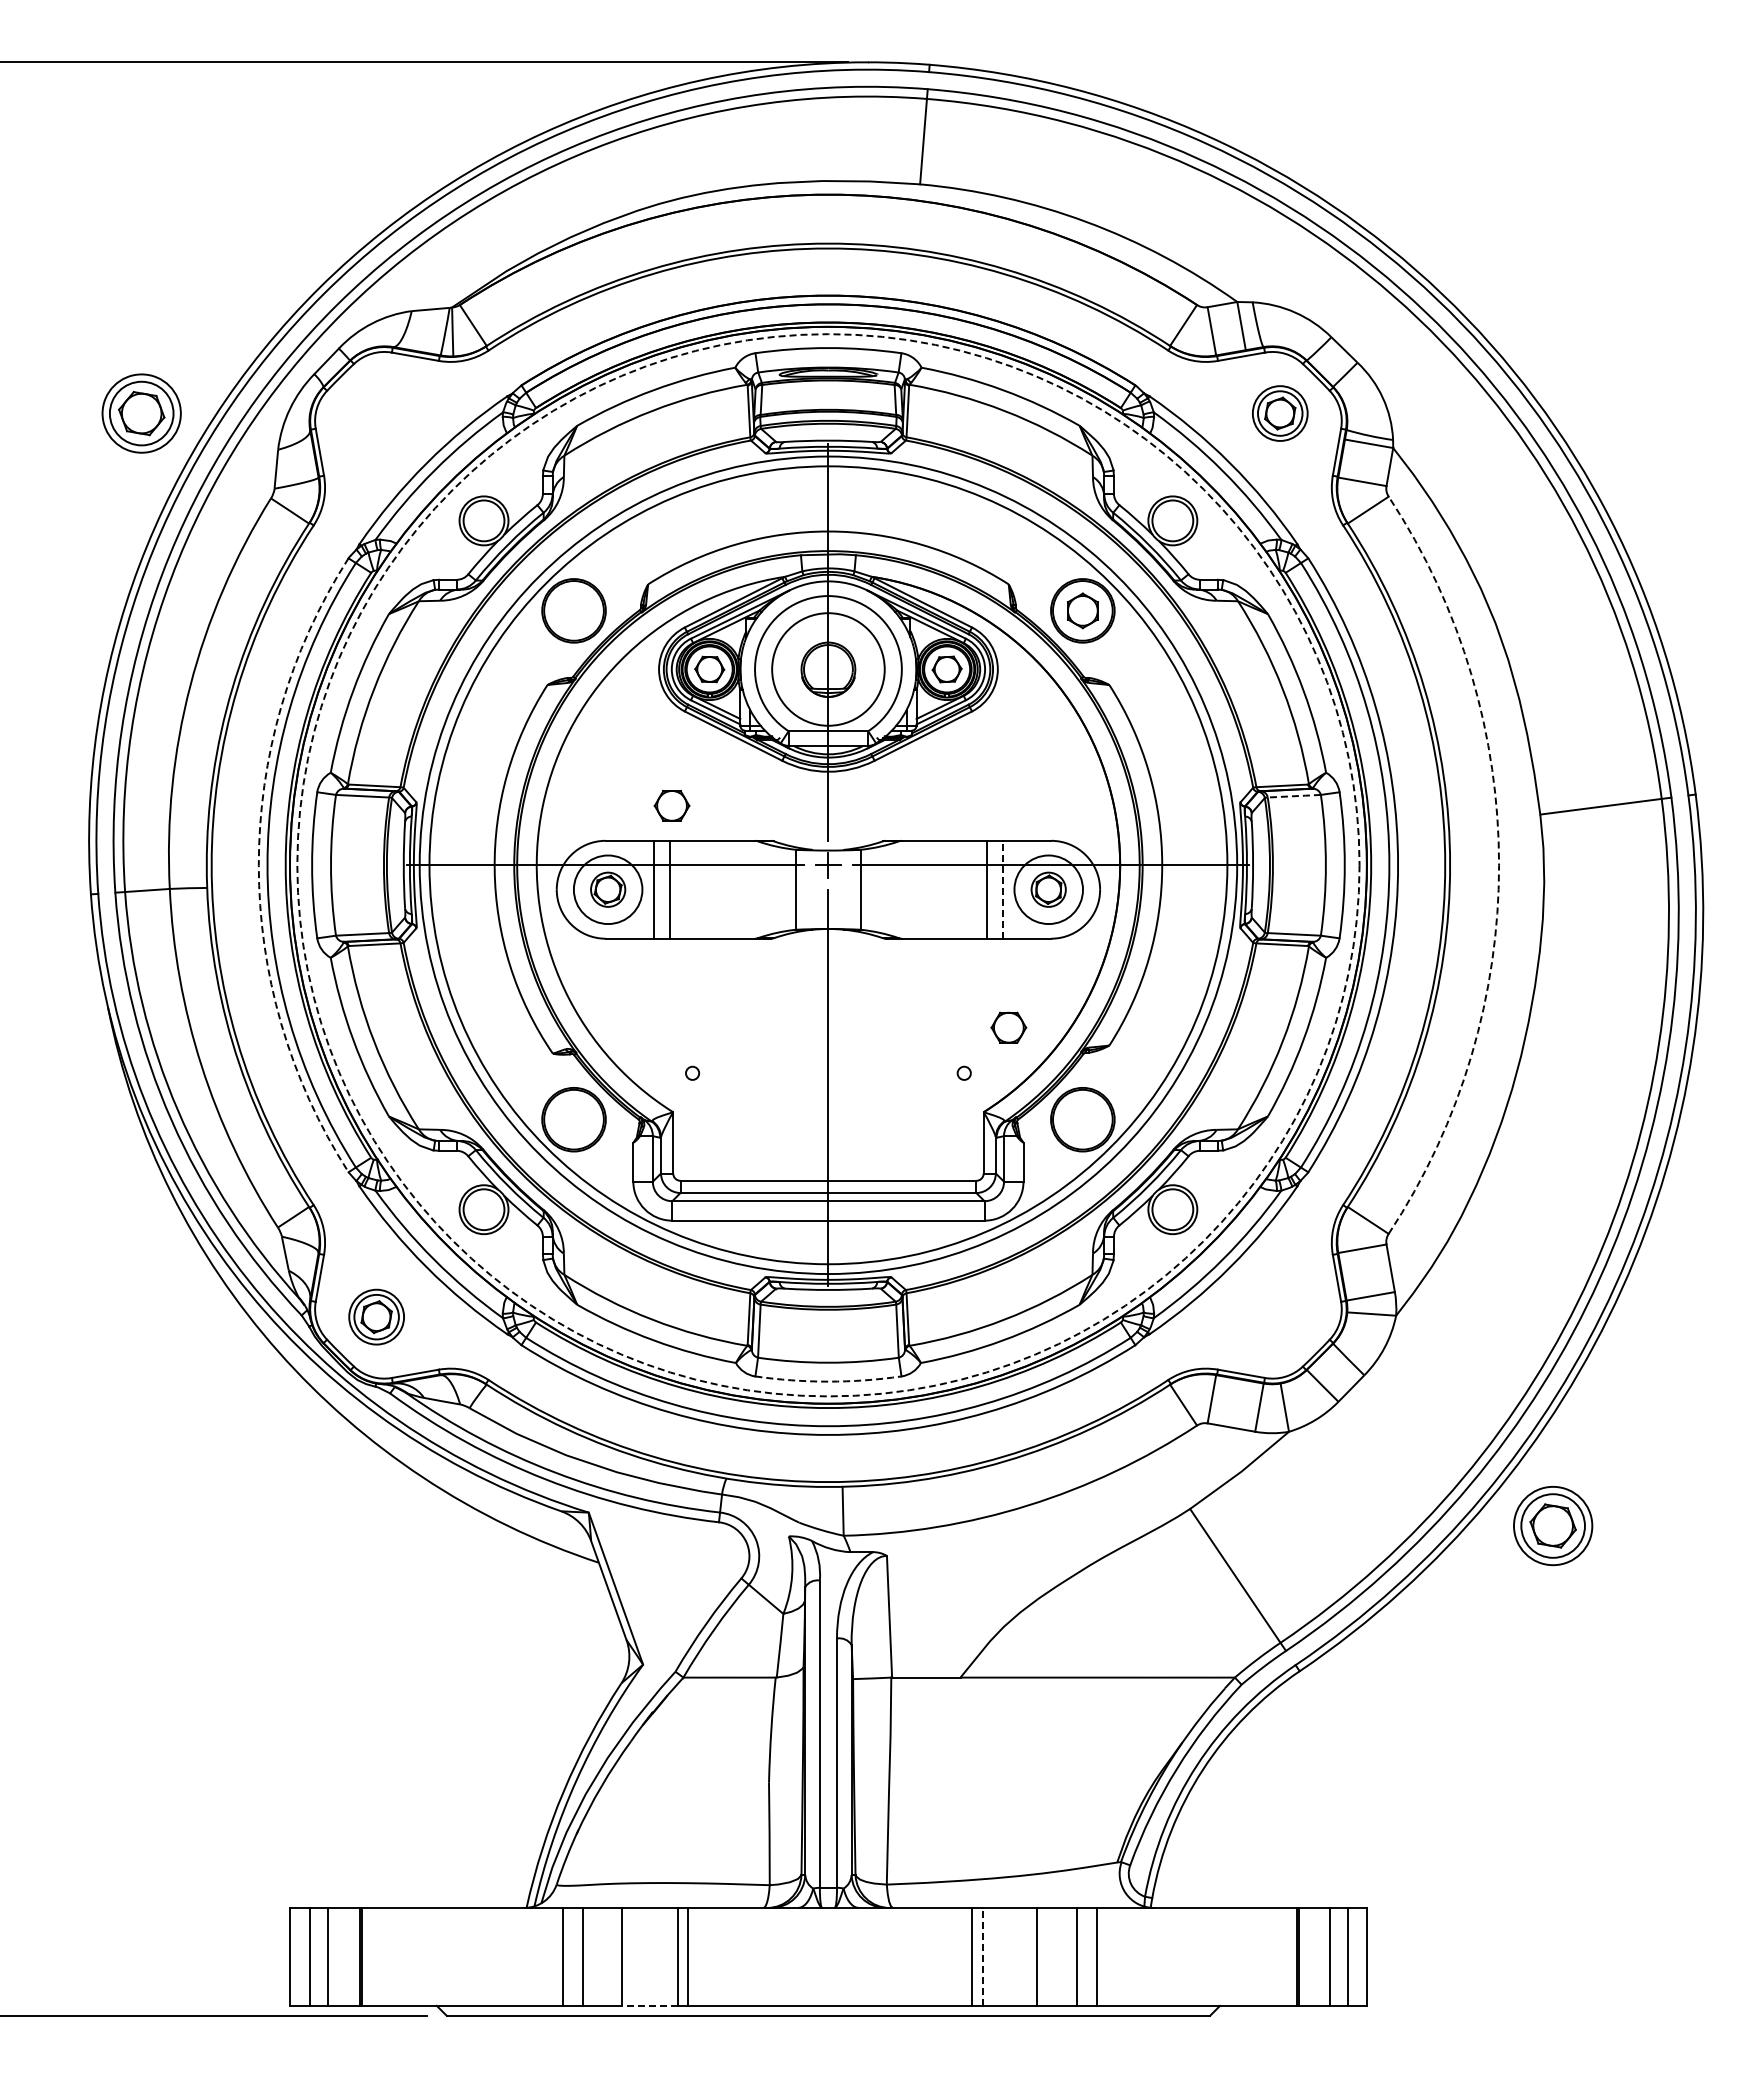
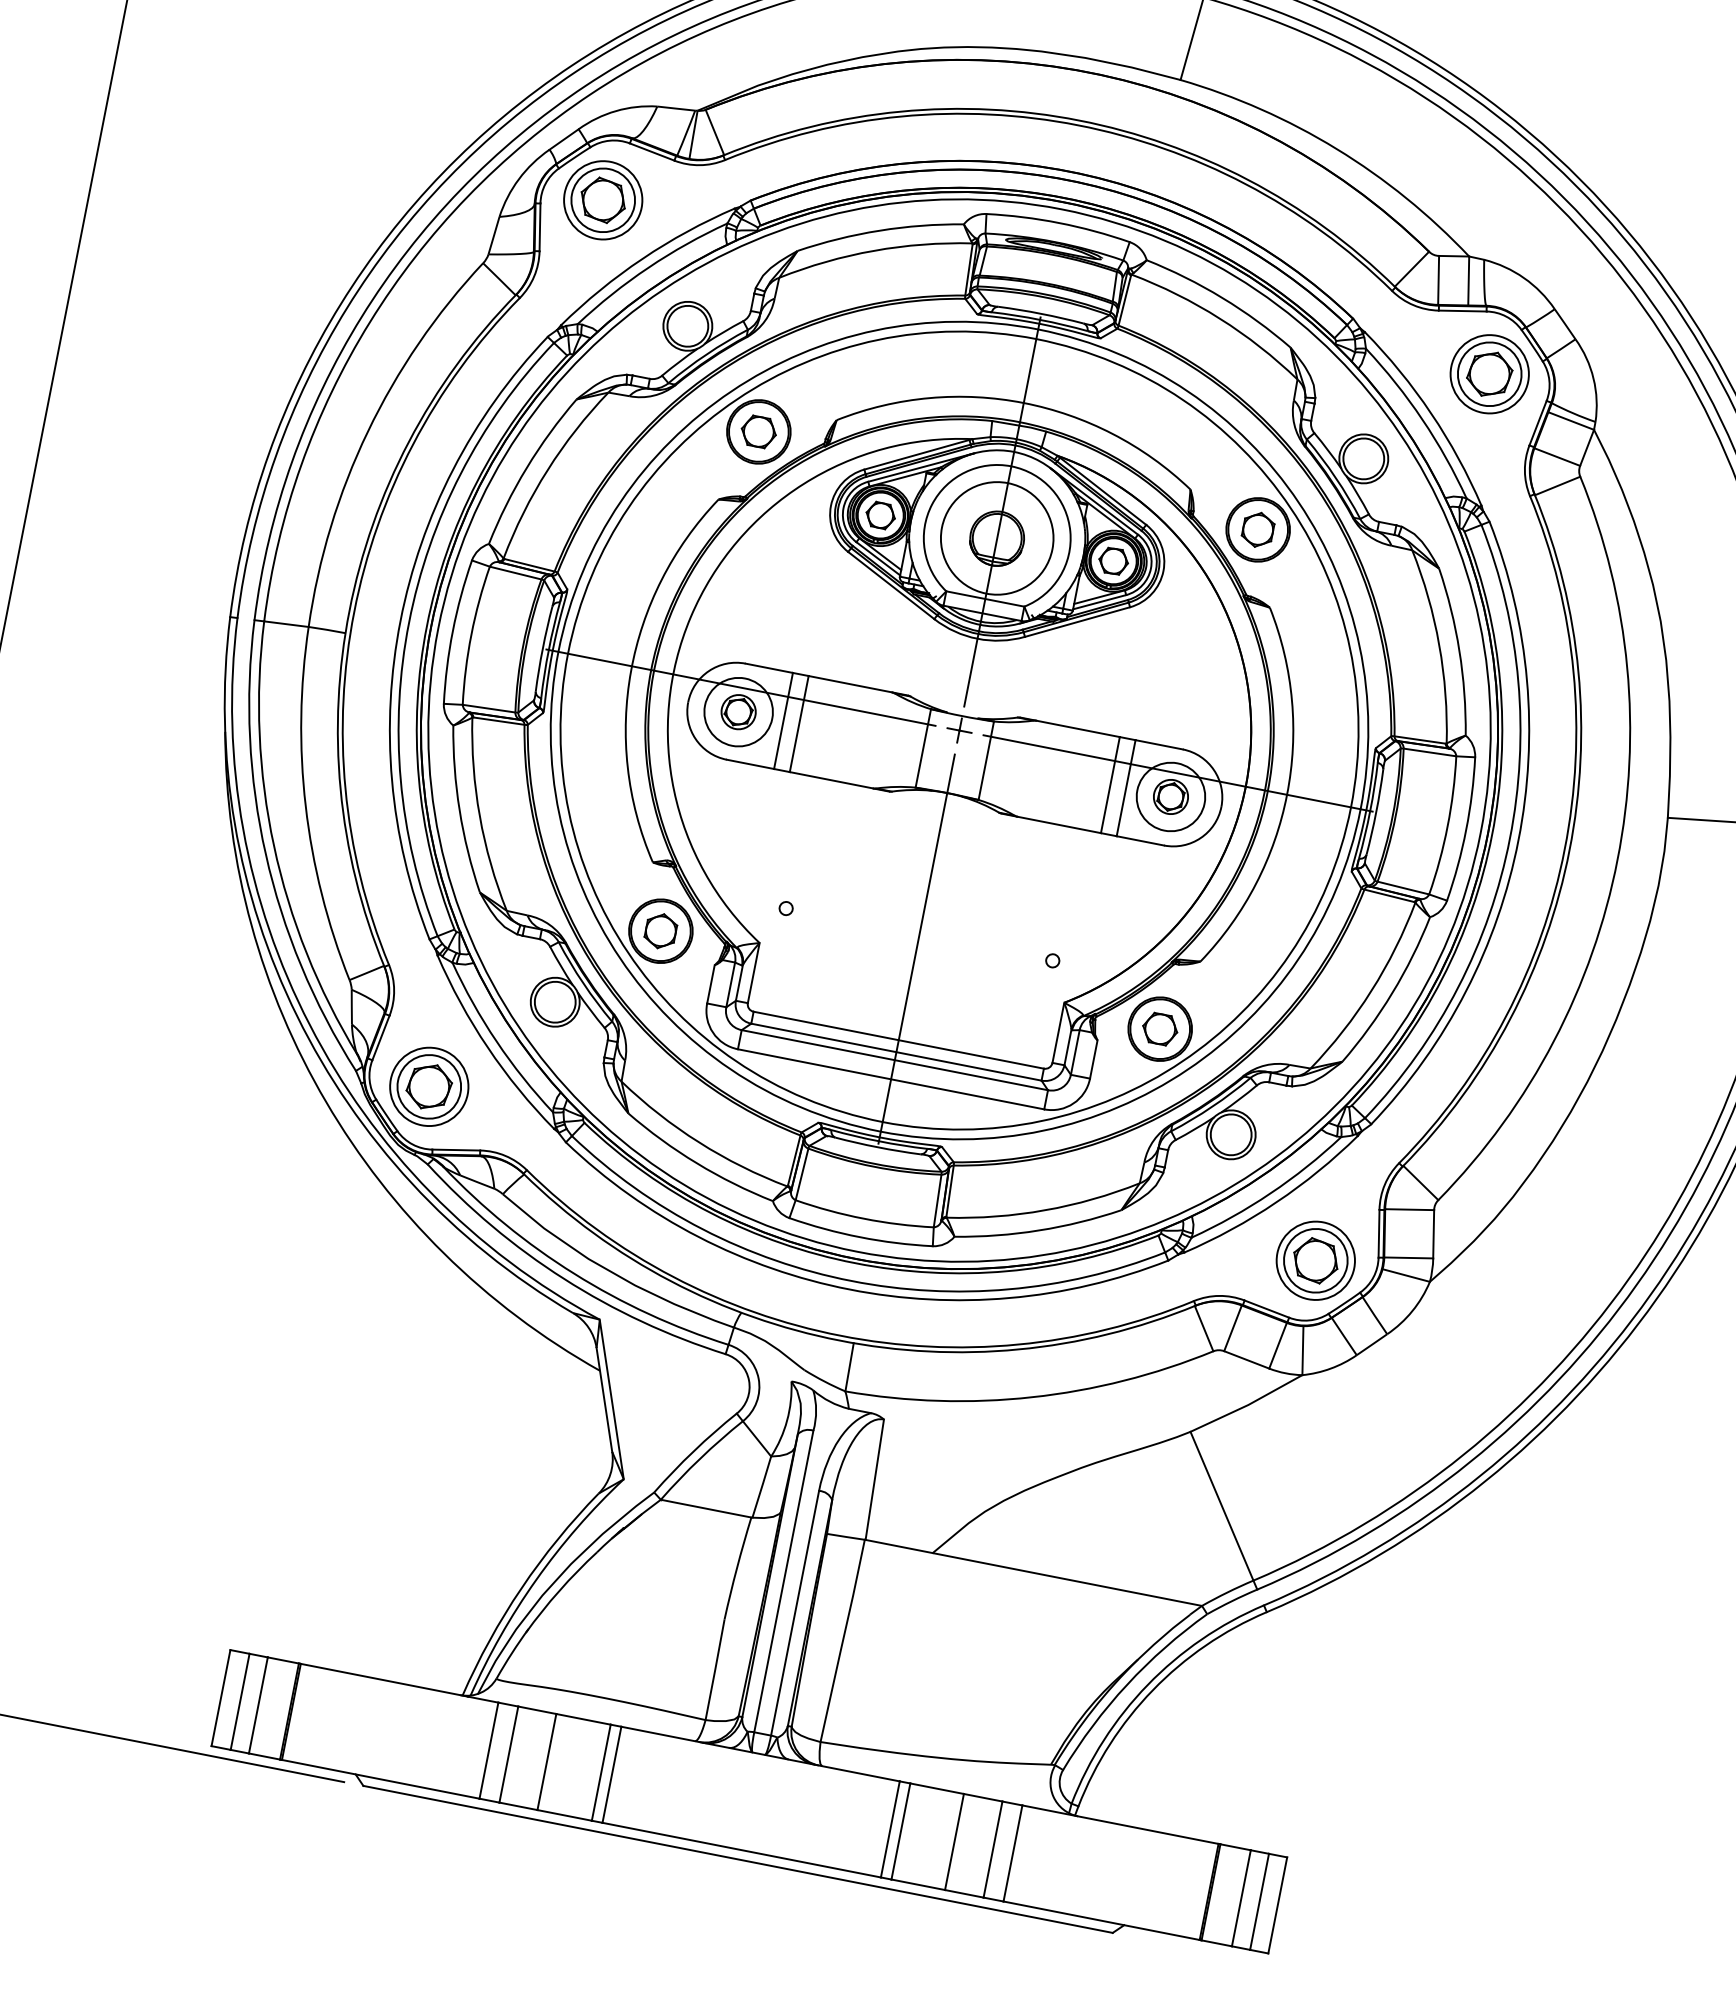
part: (141, 413) -> (603, 200), moved
part: (1280, 413) -> (1490, 374), size x1.43
line: (1294, 796) -> (1430, 752), dashed -> solid
part: (671, 805) -> (758, 431), moved
arc: (258, 865) -> (400, 621), dashed -> solid
circle: (828, 865) -> (959, 730), dashed -> solid
arc: (1499, 865) -> (1617, 859), dashed -> solid
line: (1003, 889) -> (1126, 788), dashed -> solid
part: (1008, 1027) -> (1159, 1028), moved
part: (573, 1119) -> (660, 930), added
part: (376, 1317) -> (428, 1087), size x1.43
arc: (828, 1381) -> (860, 1237), dashed -> solid
part: (1553, 1526) -> (1316, 1261), moved
line: (982, 1956) -> (900, 1831), dashed -> solid
line: (649, 2005) -> (564, 1814), dashed -> solid

